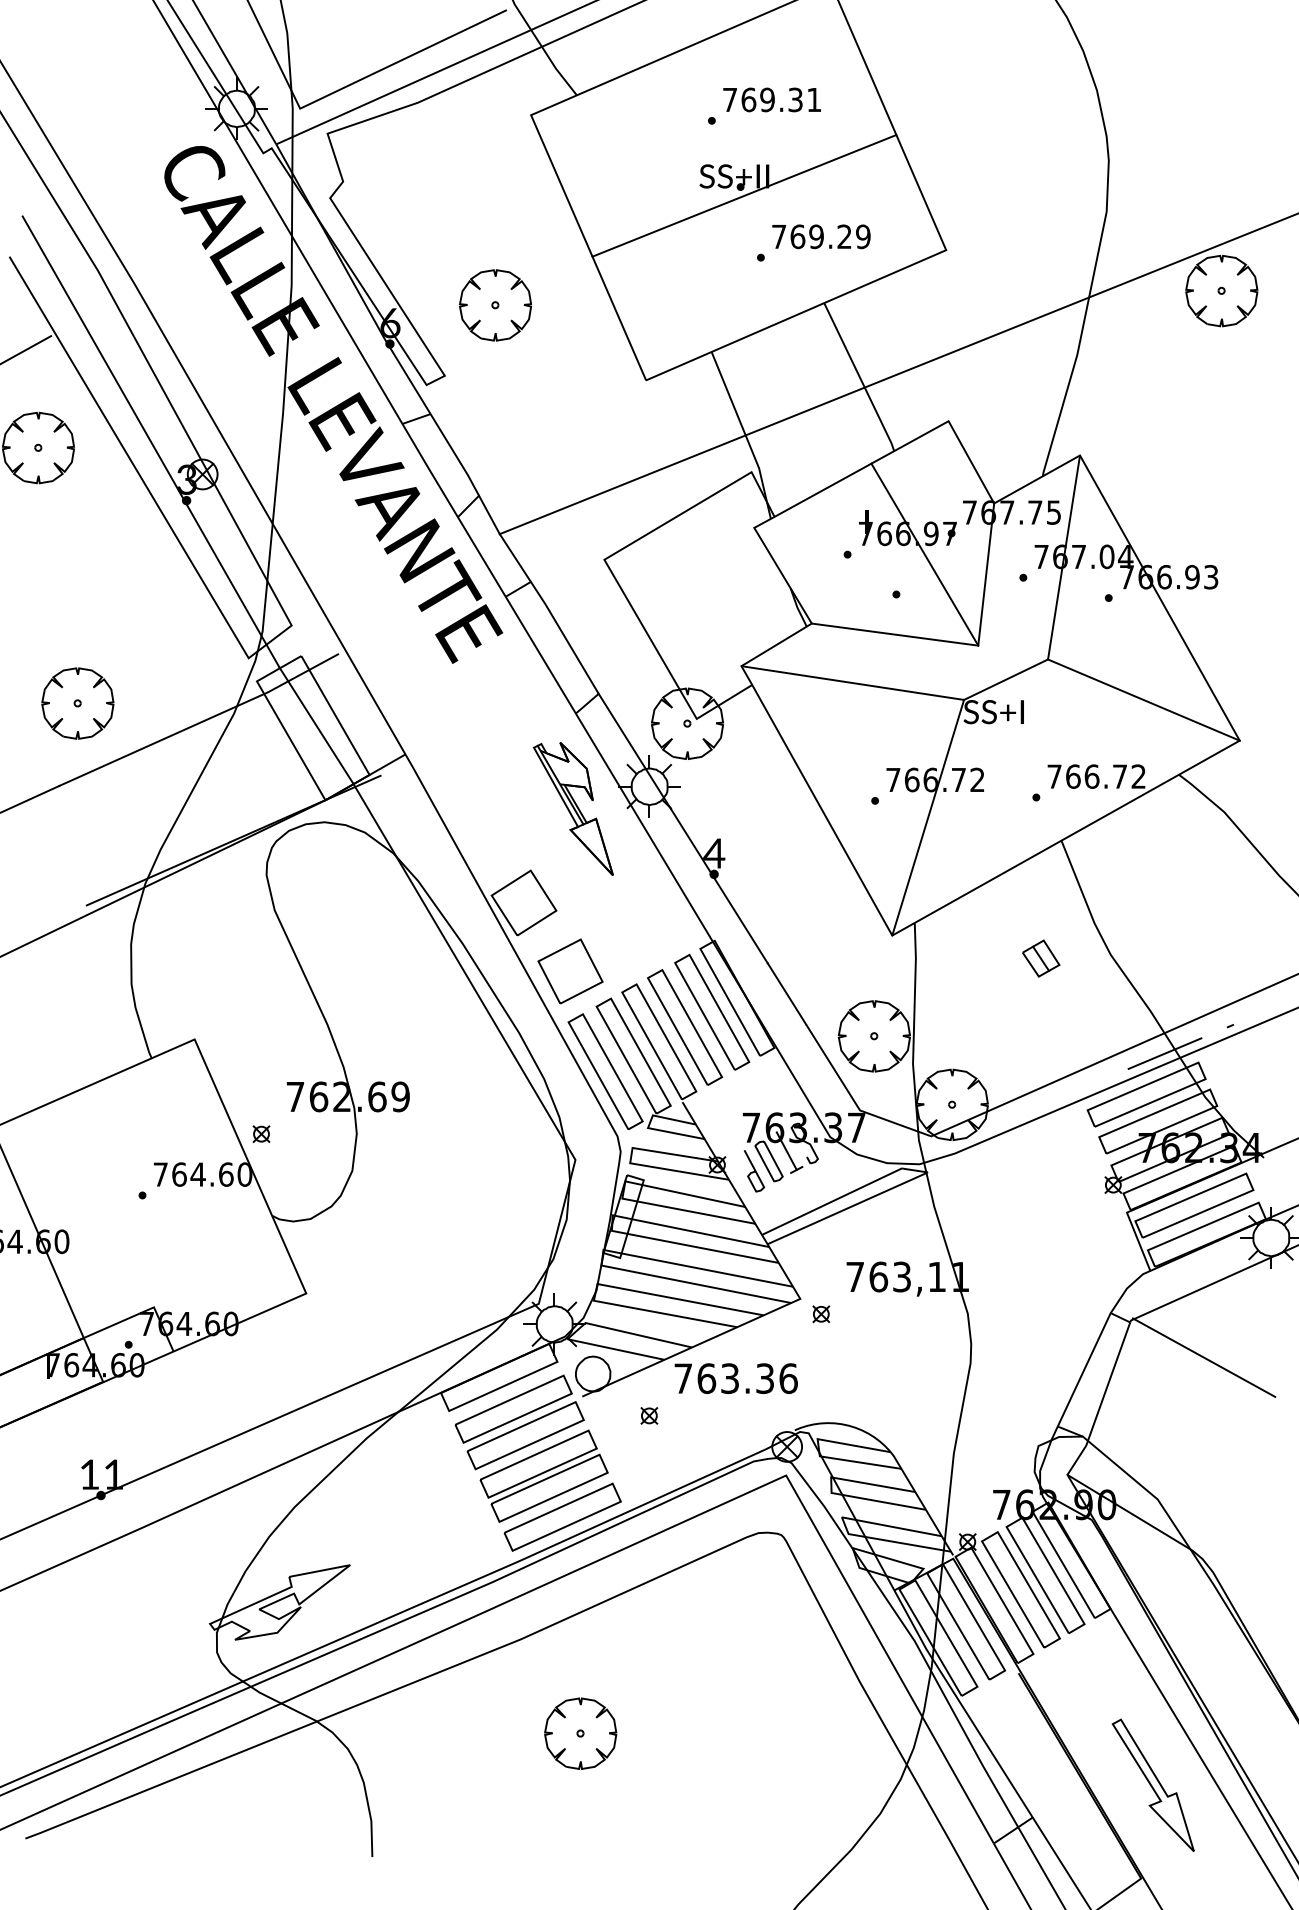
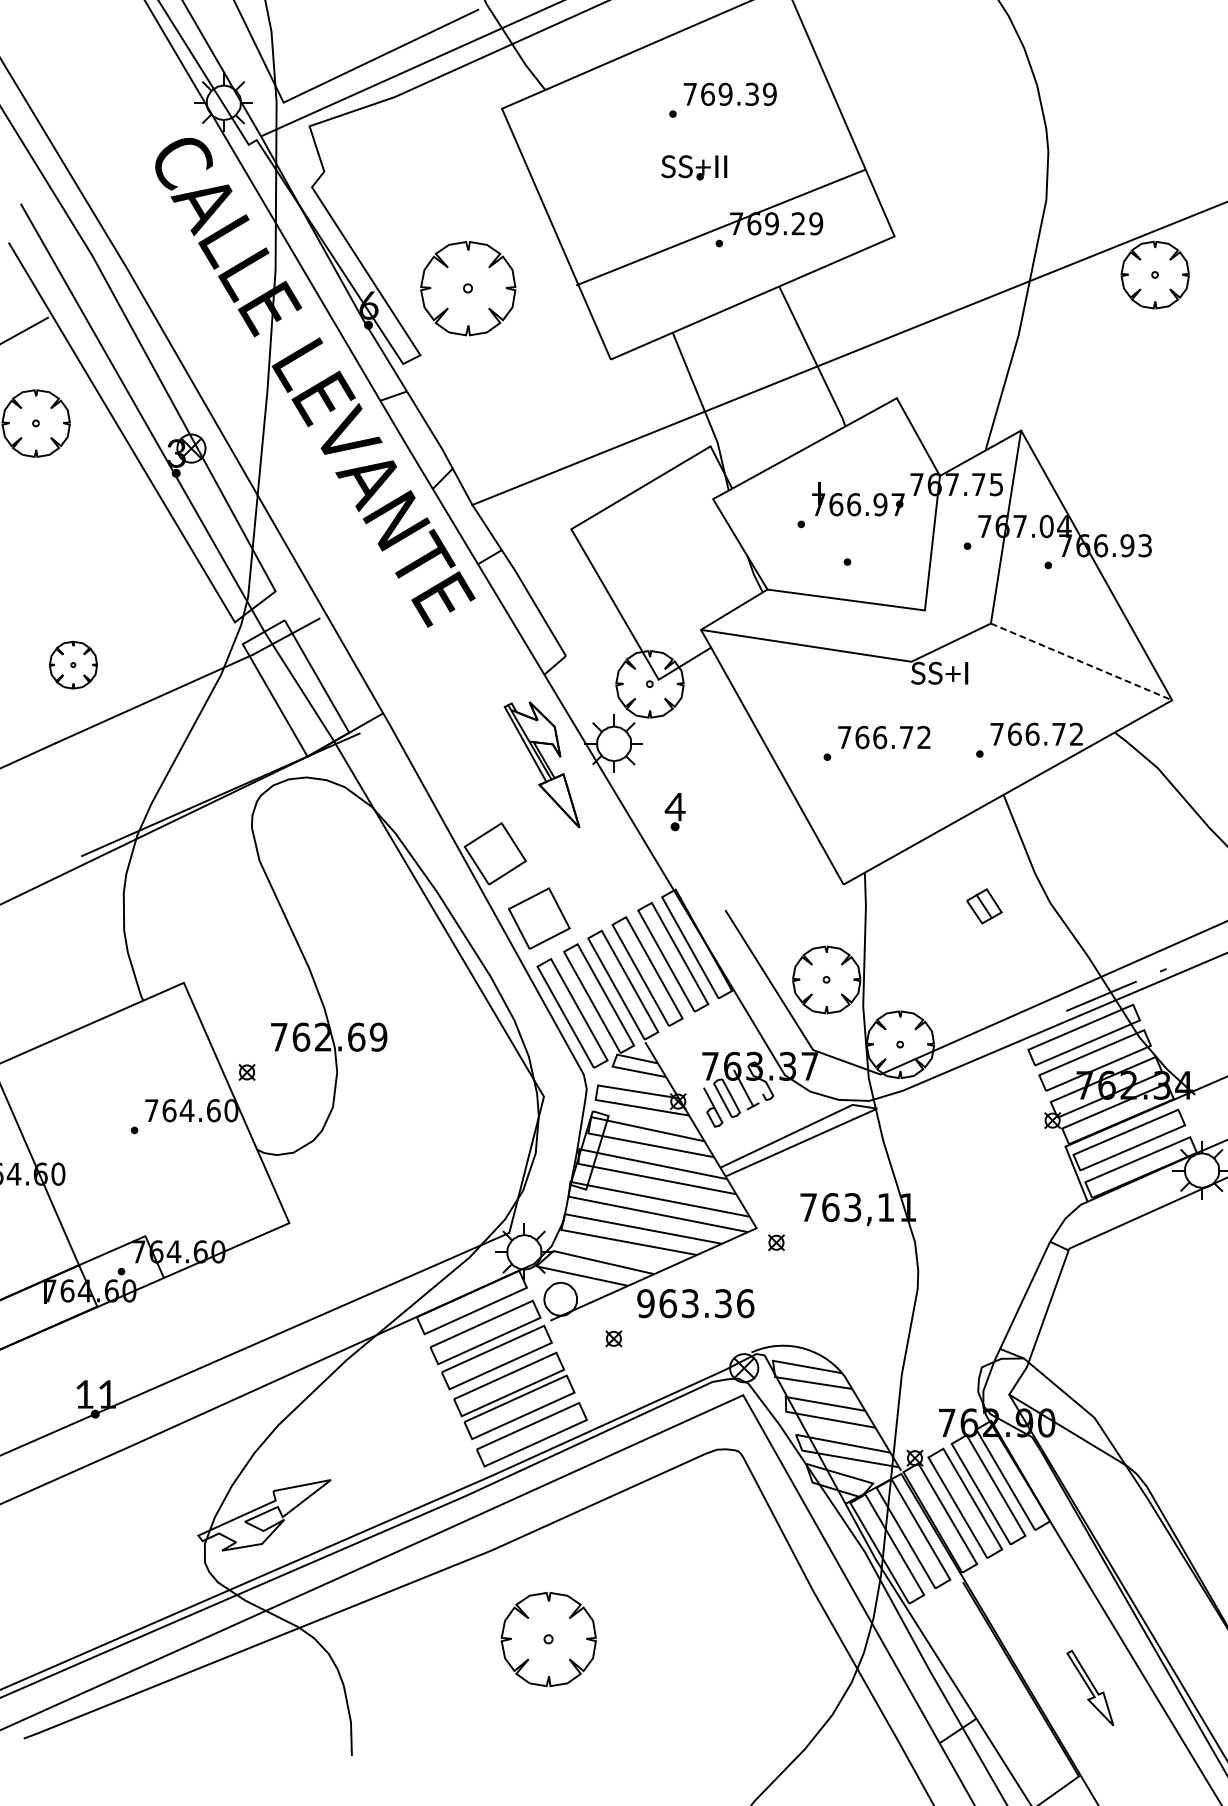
text: (814, 99) -> (770, 93), 769.31 -> 769.39
line: (744, 195) -> (720, 227), moved
part: (495, 305) -> (468, 288), size x1.4
line: (924, 554) -> (874, 524), removed
line: (1144, 700) -> (1082, 662), solid -> dashed
part: (77, 703) -> (73, 665), size x0.7
line: (928, 817) -> (877, 772), removed
line: (682, 828) -> (645, 783), removed
line: (1203, 1357) -> (1137, 1283), removed
text: (683, 1378) -> (646, 1303), 763.36 -> 963.36
part: (580, 1733) -> (548, 1639), size x1.4
part: (1152, 1784) -> (1089, 1687), size x0.6

